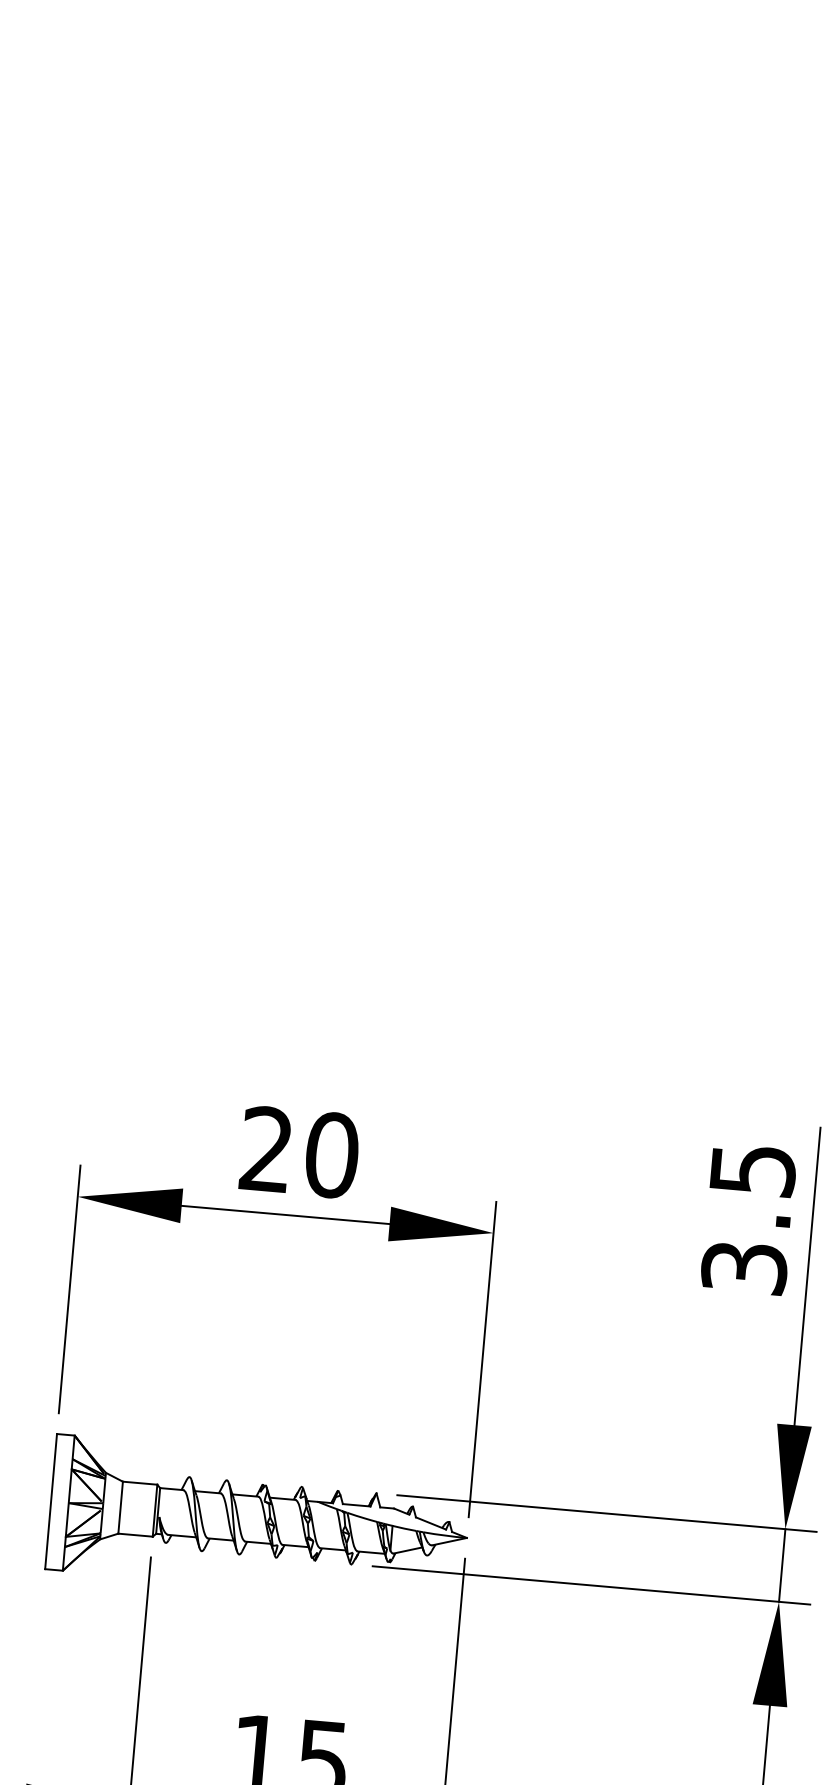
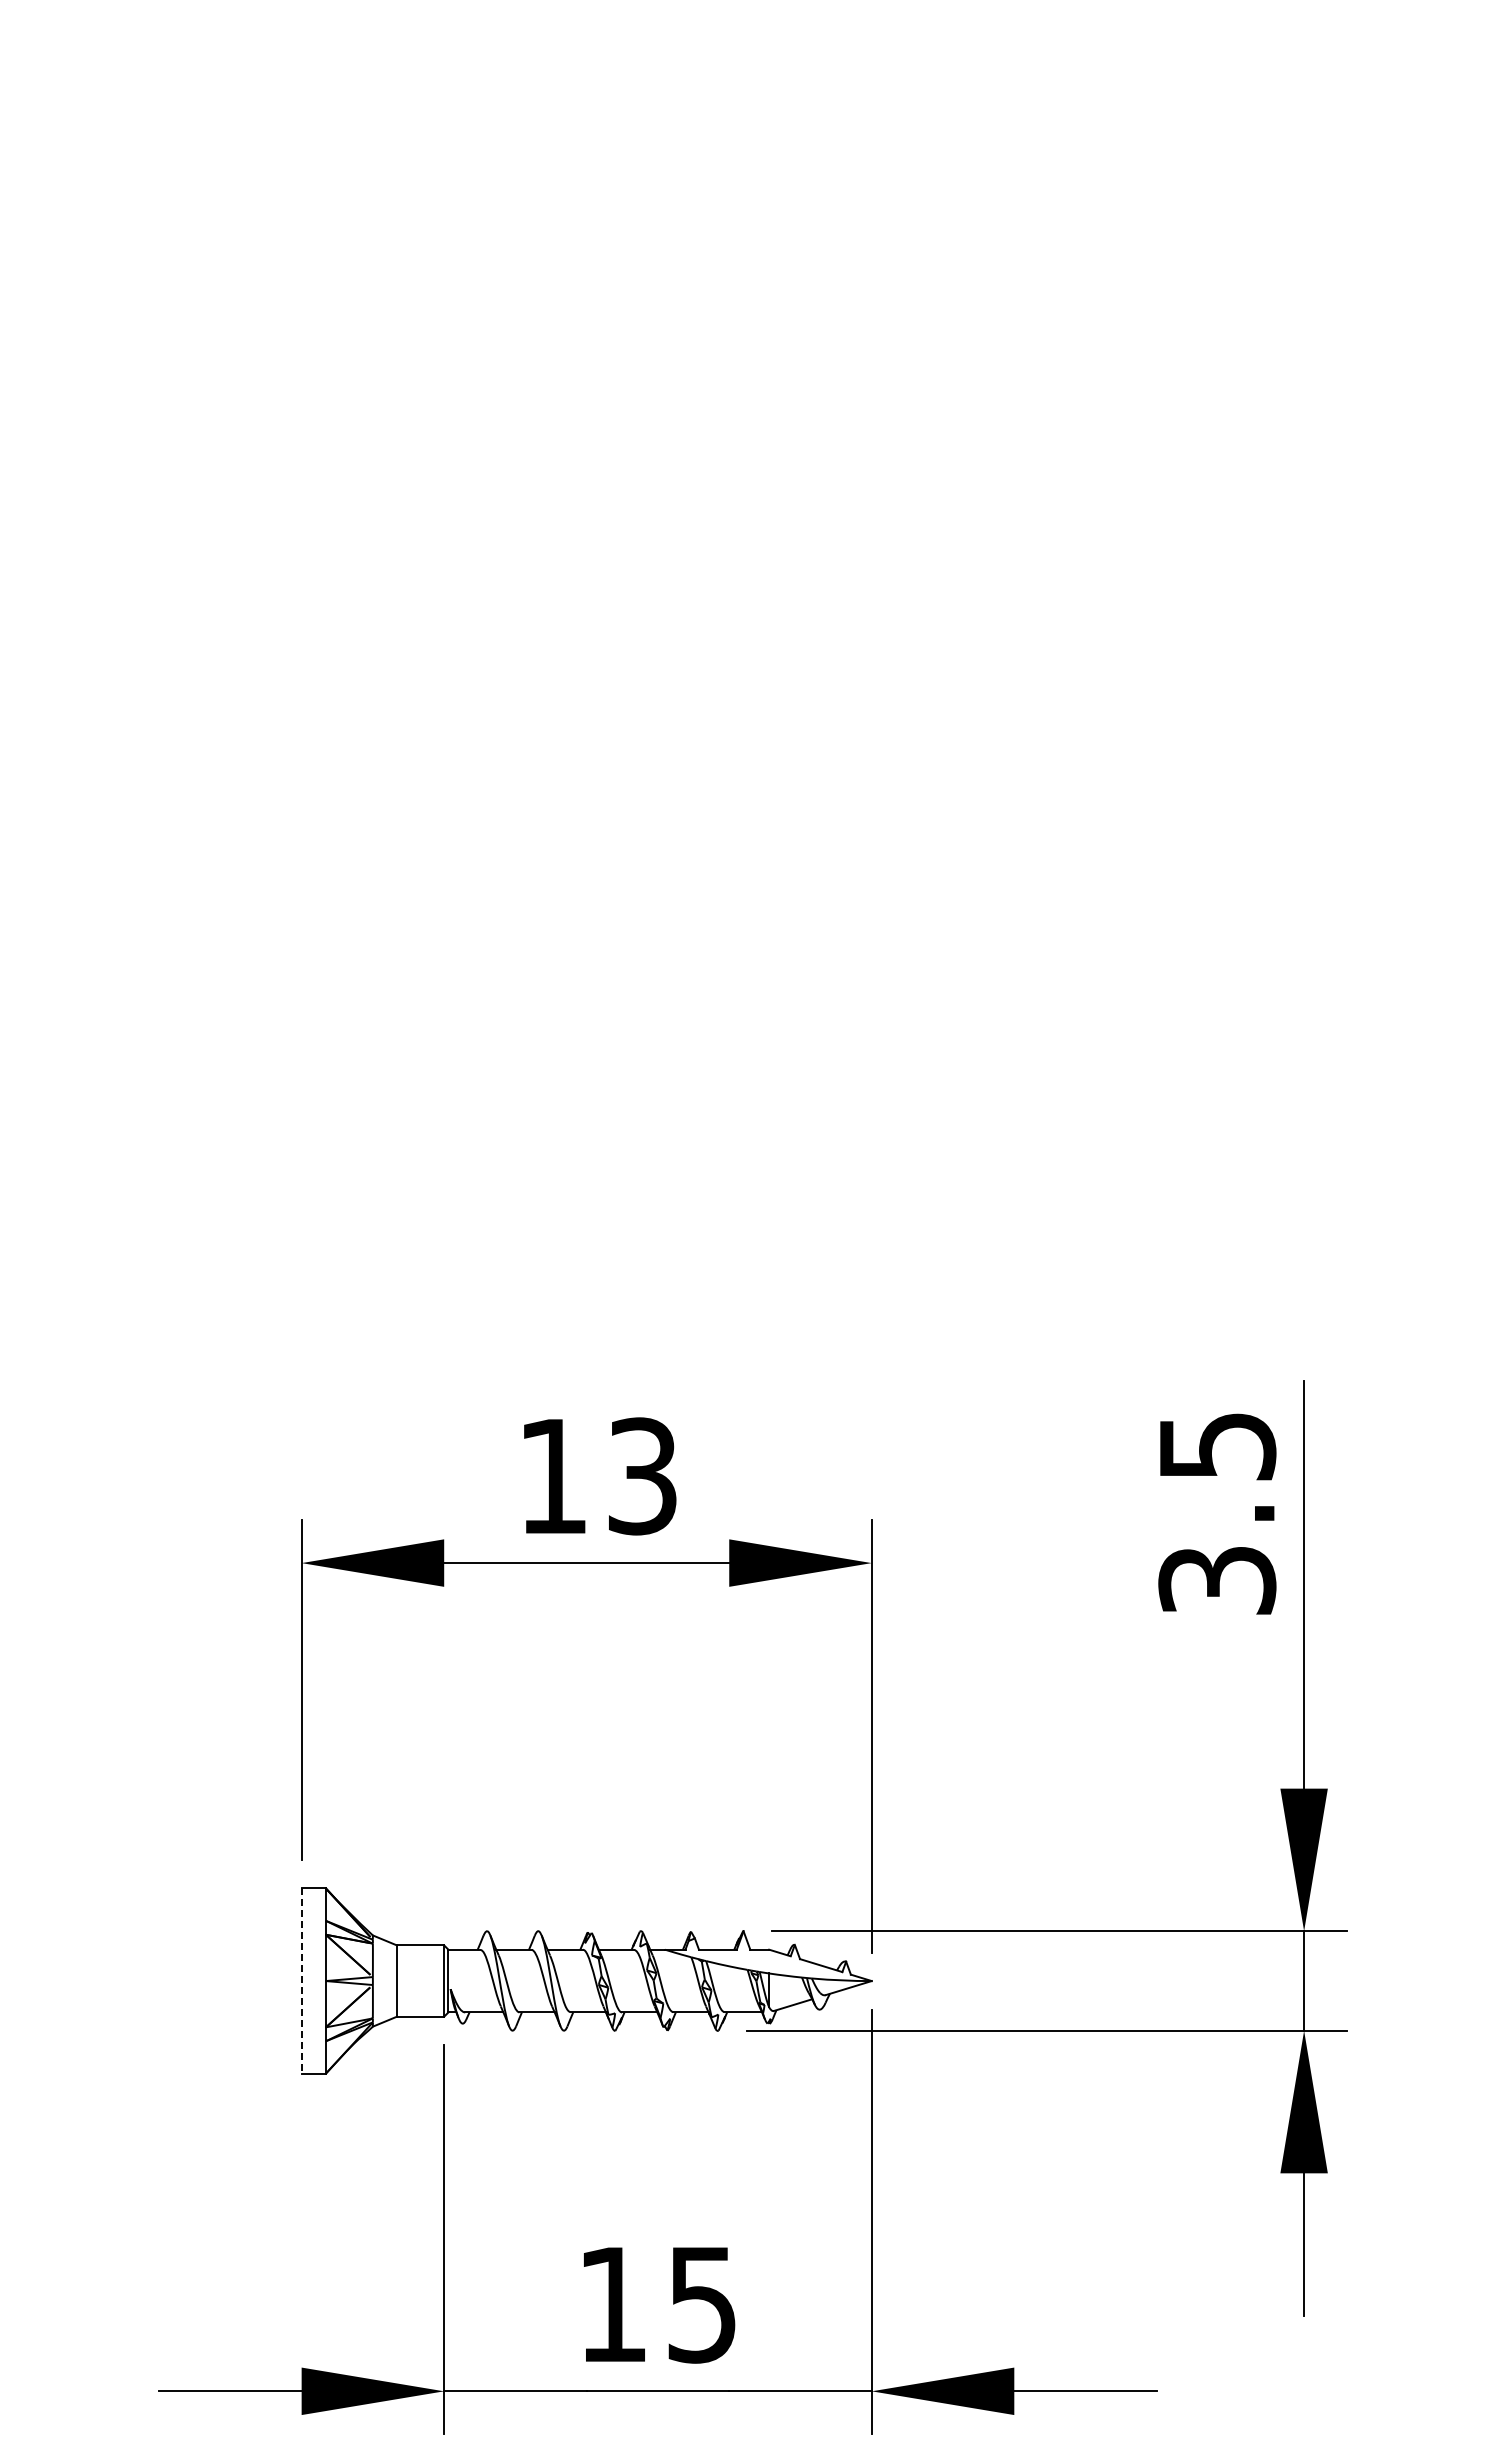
text: (299, 1152) -> (598, 1476), 20 -> 13
line: (50, 1501) -> (301, 1981), solid -> dashed

